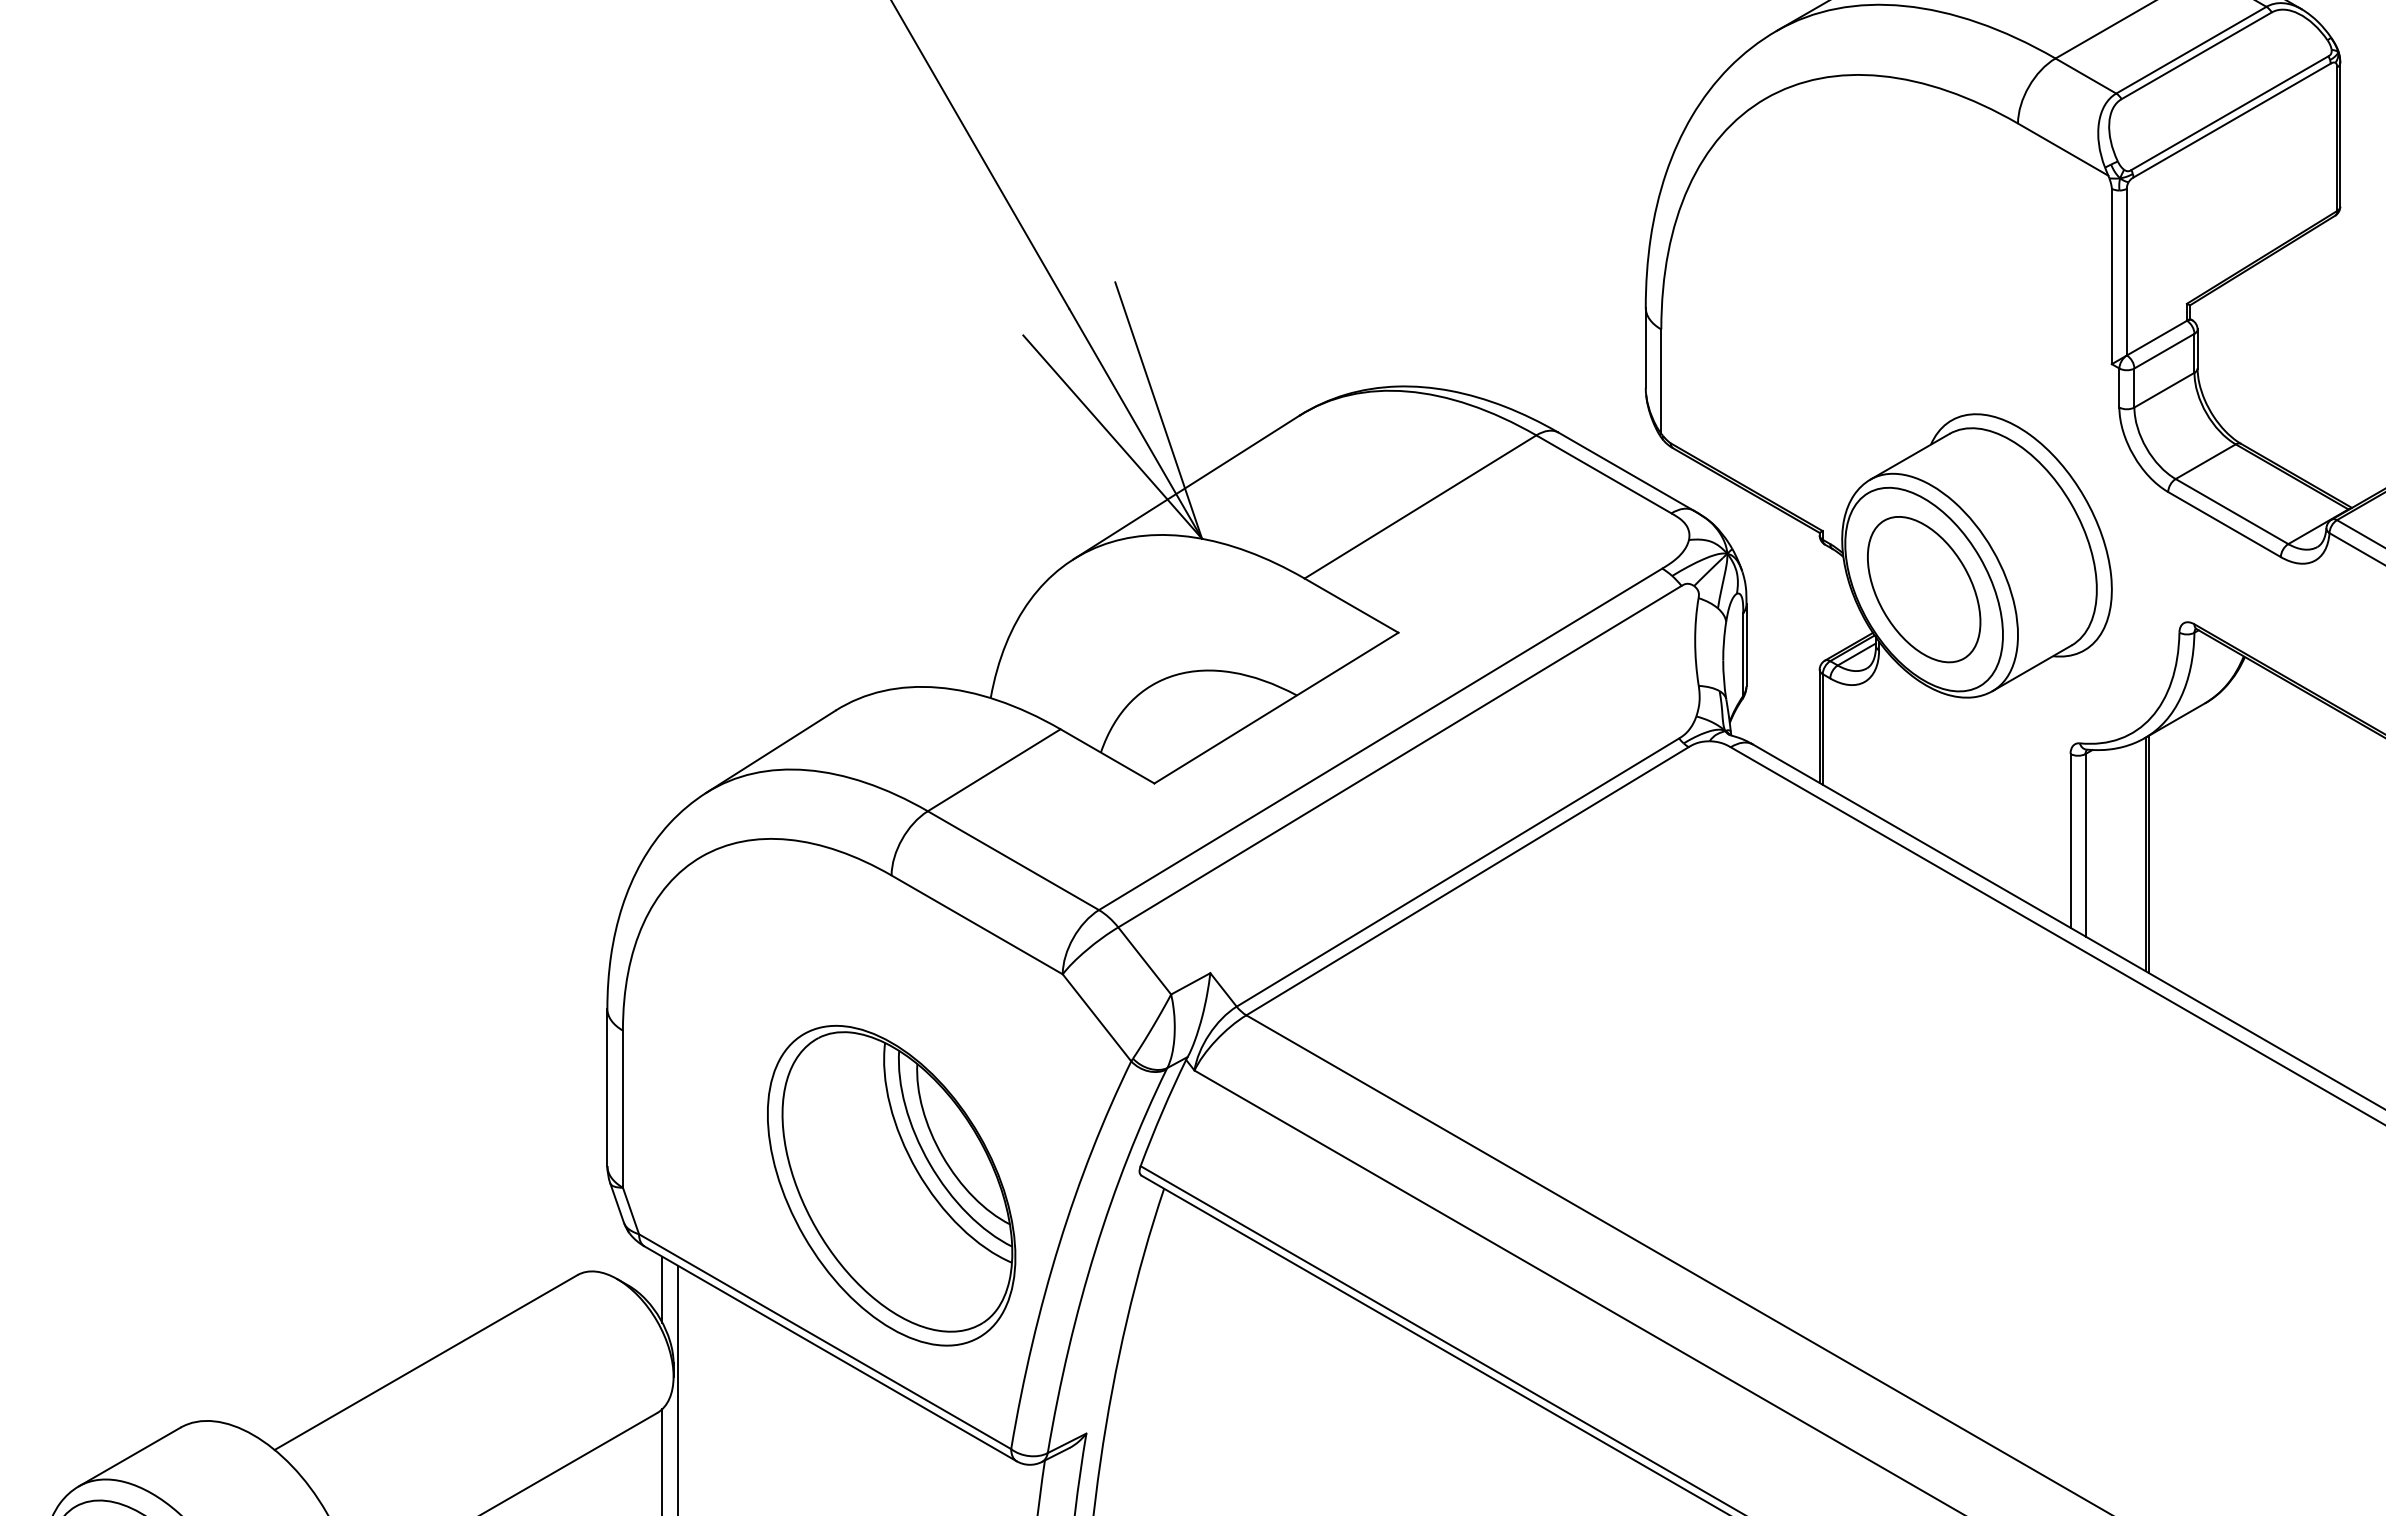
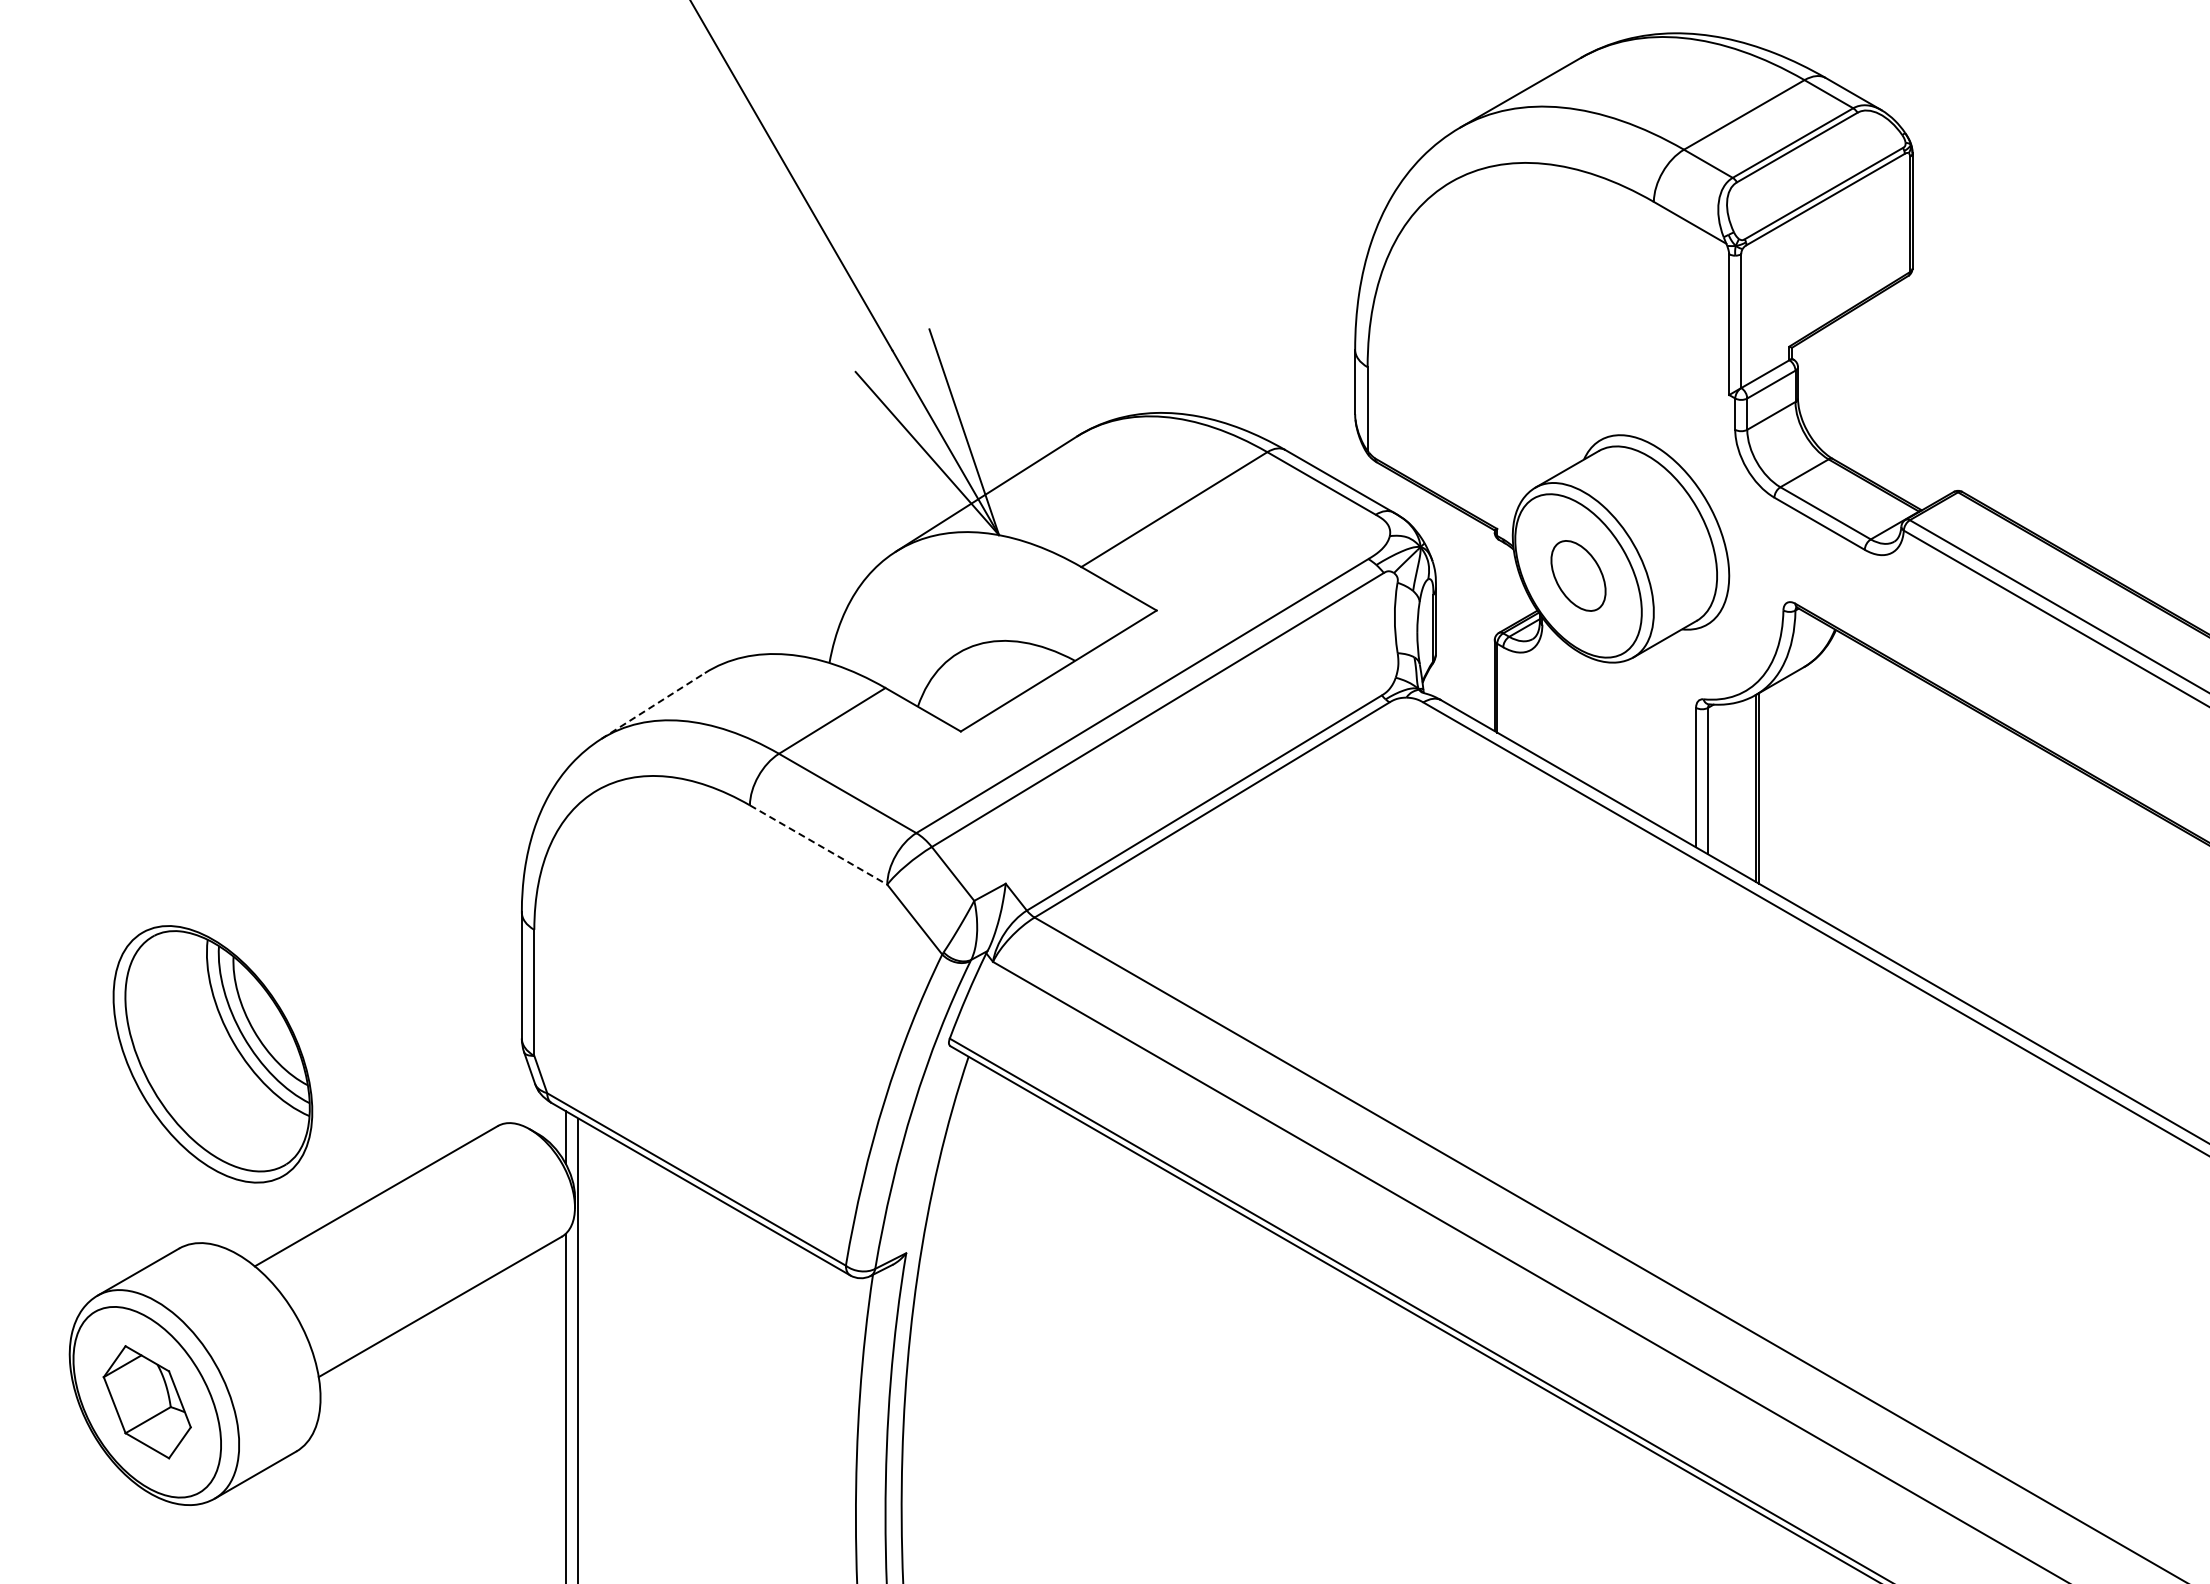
part: (1924, 589) -> (1578, 575), size x0.6
line: (770, 752) -> (652, 706), solid -> dashed
line: (978, 925) -> (819, 845), solid -> dashed
part: (891, 1185) -> (212, 1054), moved

